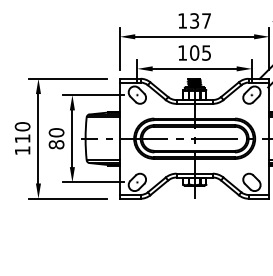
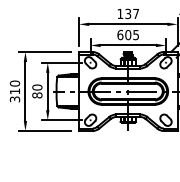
text: (182, 52) -> (120, 34), 105 -> 605
text: (21, 150) -> (14, 99), 110 -> 310

